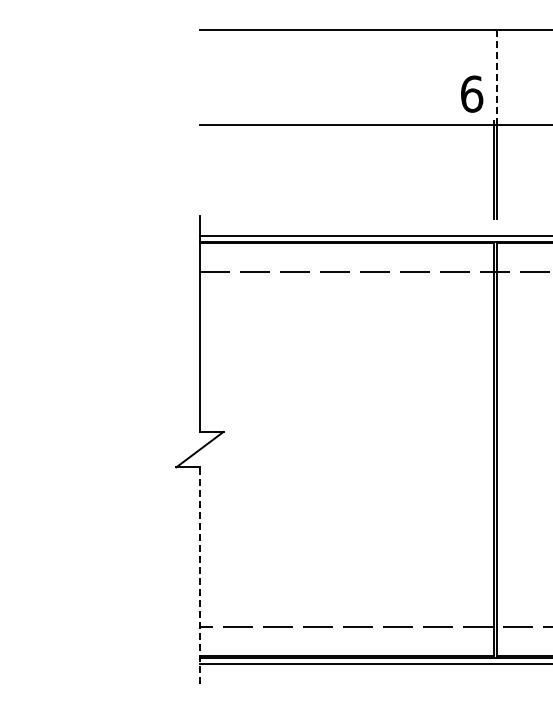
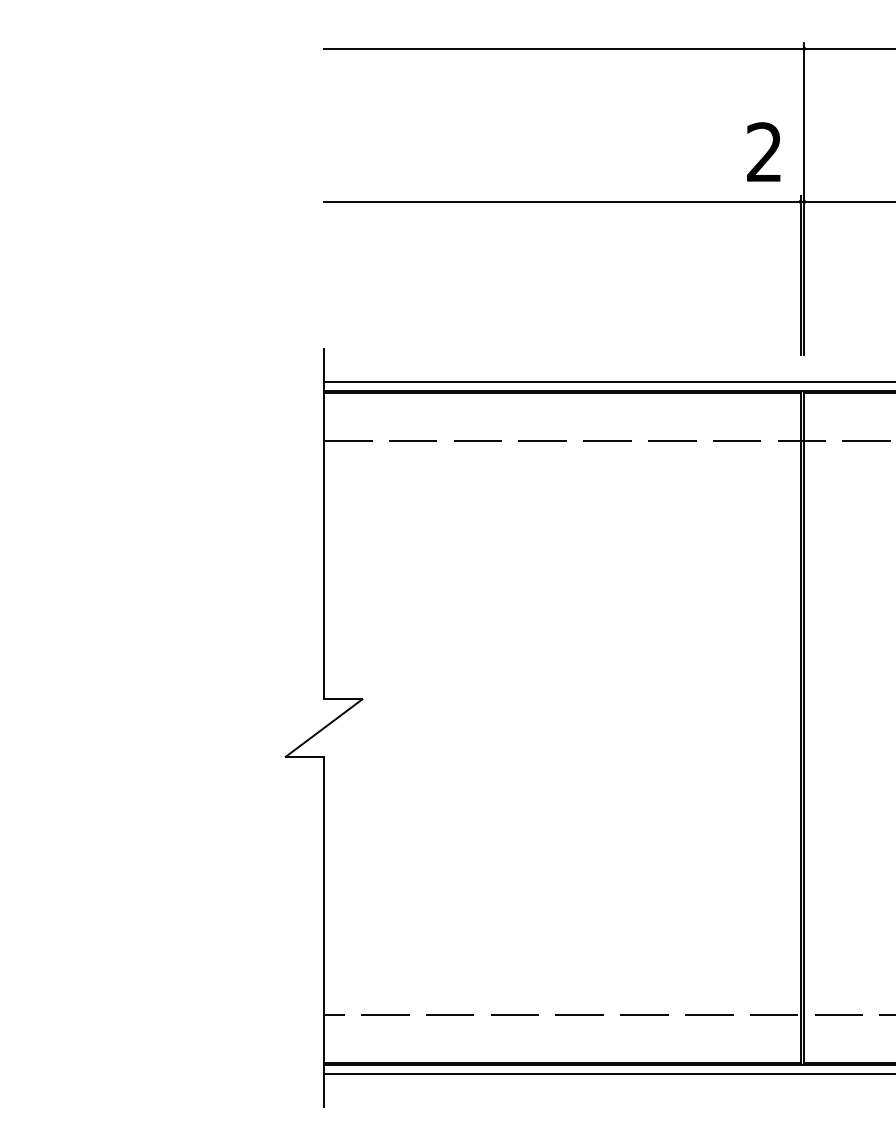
line: (496, 75) -> (804, 122), dashed -> solid
text: (472, 93) -> (765, 151), 6 -> 2
line: (199, 574) -> (323, 930), dashed -> solid

